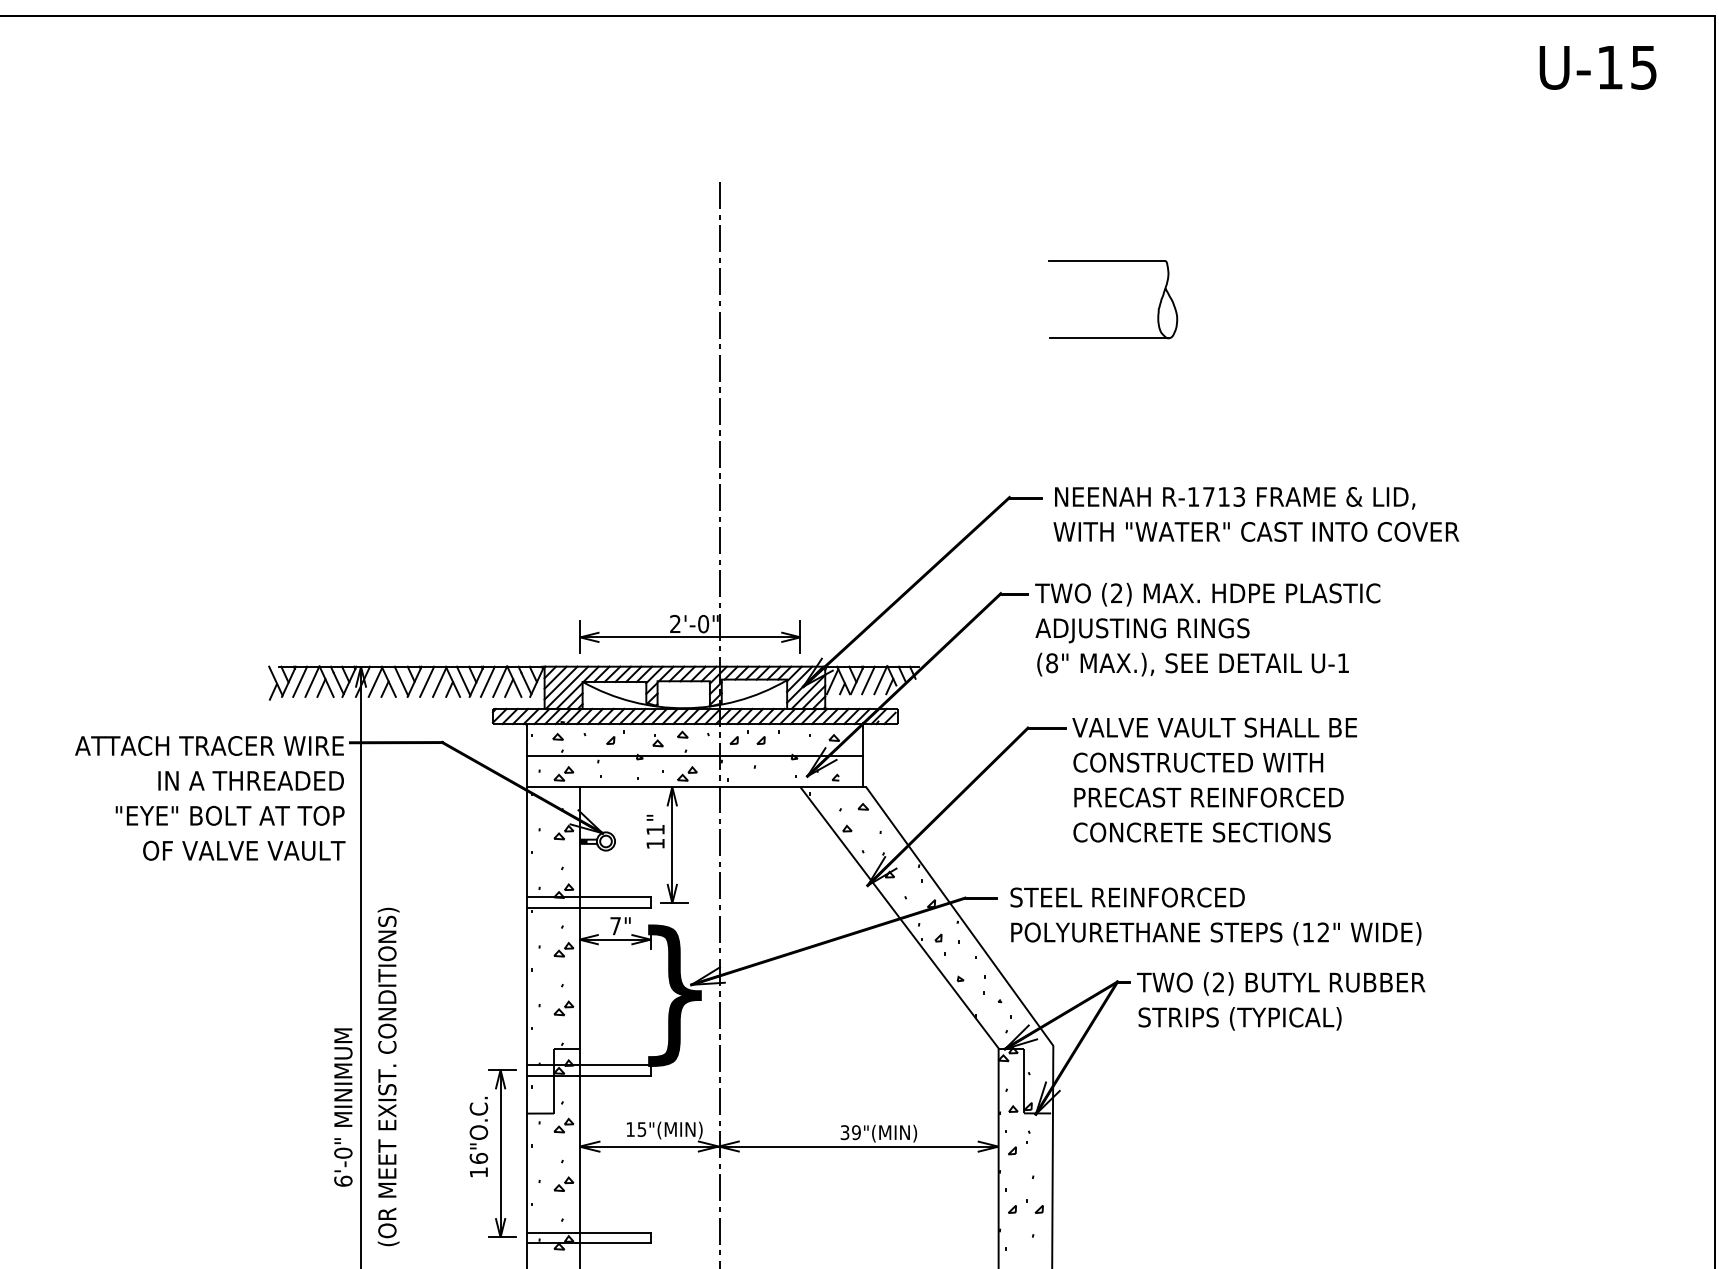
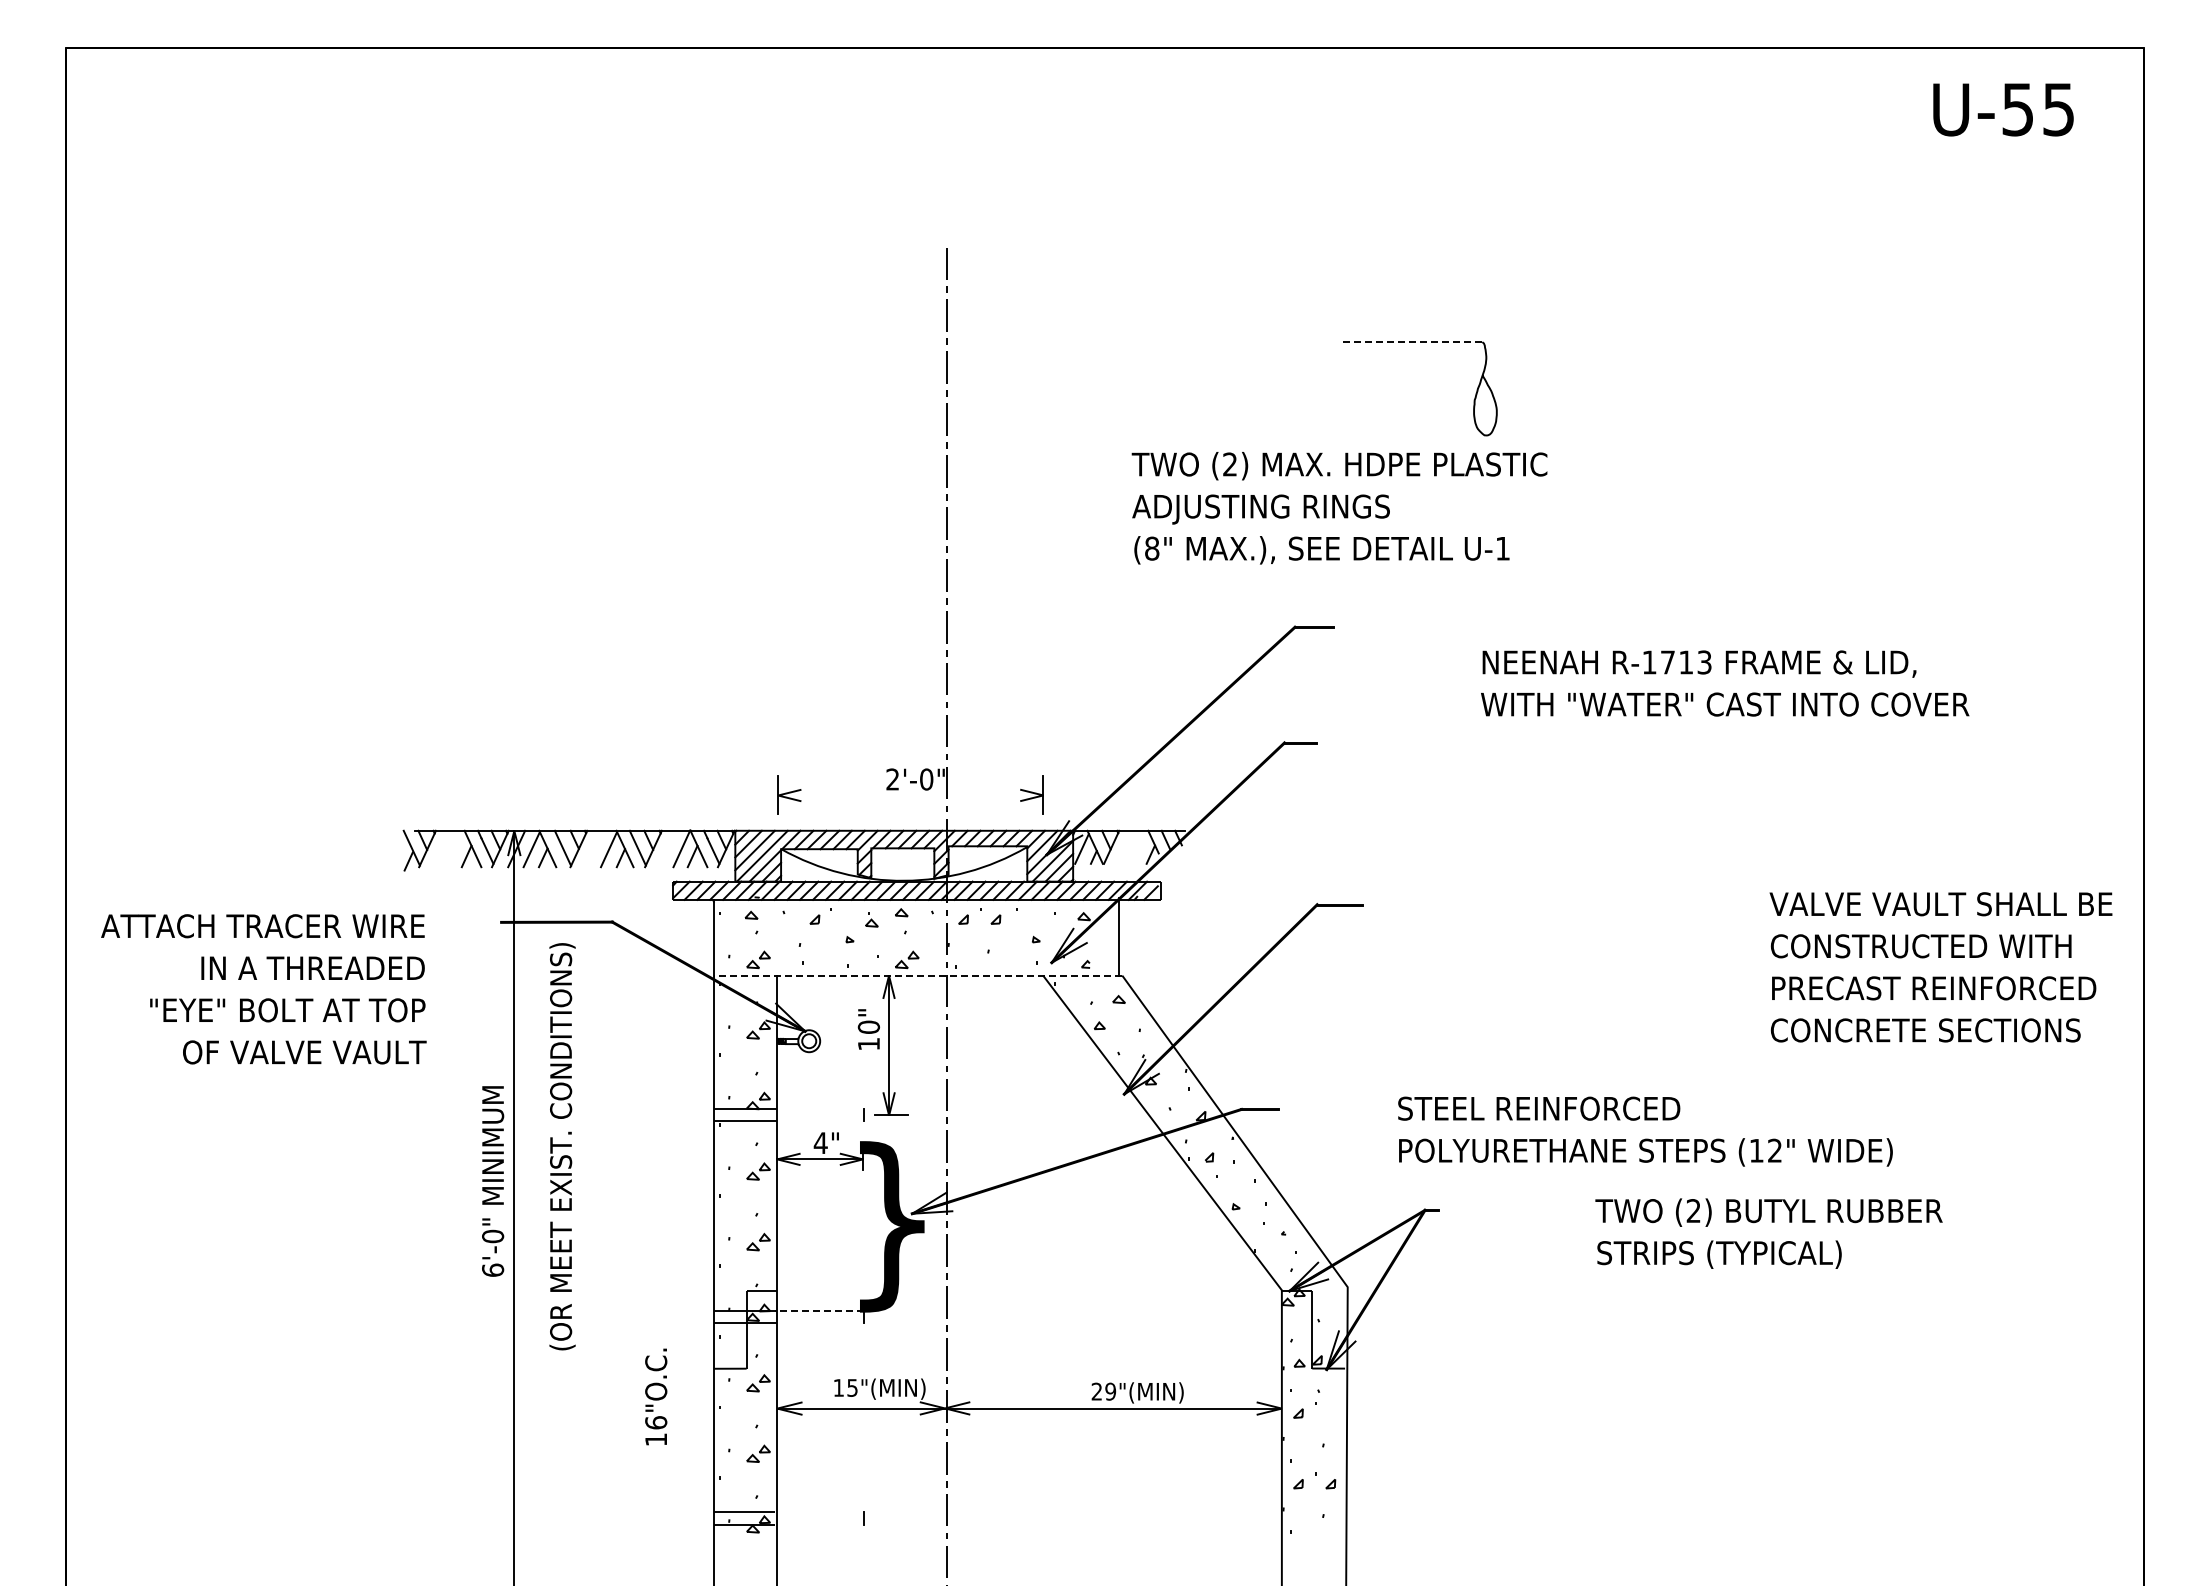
text: (1609, 67) -> (2017, 109), U-15 -> U-55
line: (1107, 261) -> (1412, 342), solid -> dashed
line: (1108, 338) -> (1414, 435), removed
text: (1256, 514) -> (1725, 683), moved
text: (1207, 629) -> (1339, 508), moved
line: (690, 637) -> (910, 795), removed
line: (867, 679) -> (1124, 846), removed
line: (880, 679) -> (1139, 846), removed
line: (299, 681) -> (440, 848), removed
line: (312, 681) -> (455, 848), removed
line: (426, 681) -> (593, 848), removed
line: (487, 681) -> (666, 848), removed
line: (695, 755) -> (916, 937), removed
text: (1214, 780) -> (1940, 967), moved
line: (695, 786) -> (917, 975), solid -> dashed
text: (209, 798) -> (263, 989), moved
text: (655, 829) -> (868, 1026), 11" -> 10"
line: (615, 897) -> (820, 1108), removed
line: (615, 908) -> (820, 1121), removed
text: (1215, 916) -> (1645, 1131), moved
text: (615, 925) -> (820, 1142), 7" -> 4"
text: (1280, 1001) -> (1768, 1233), moved
line: (613, 1065) -> (818, 1310), solid -> dashed
line: (614, 1075) -> (819, 1323), removed
text: (388, 1076) -> (562, 1146), moved
text: (343, 1107) -> (493, 1181), moved
text: (844, 1132) -> (1096, 1391), 39"(MIN) -> 29"(MIN)
part: (502, 1153) -> (684, 1416), removed
line: (613, 1232) -> (818, 1512), removed
line: (613, 1243) -> (818, 1525), removed

